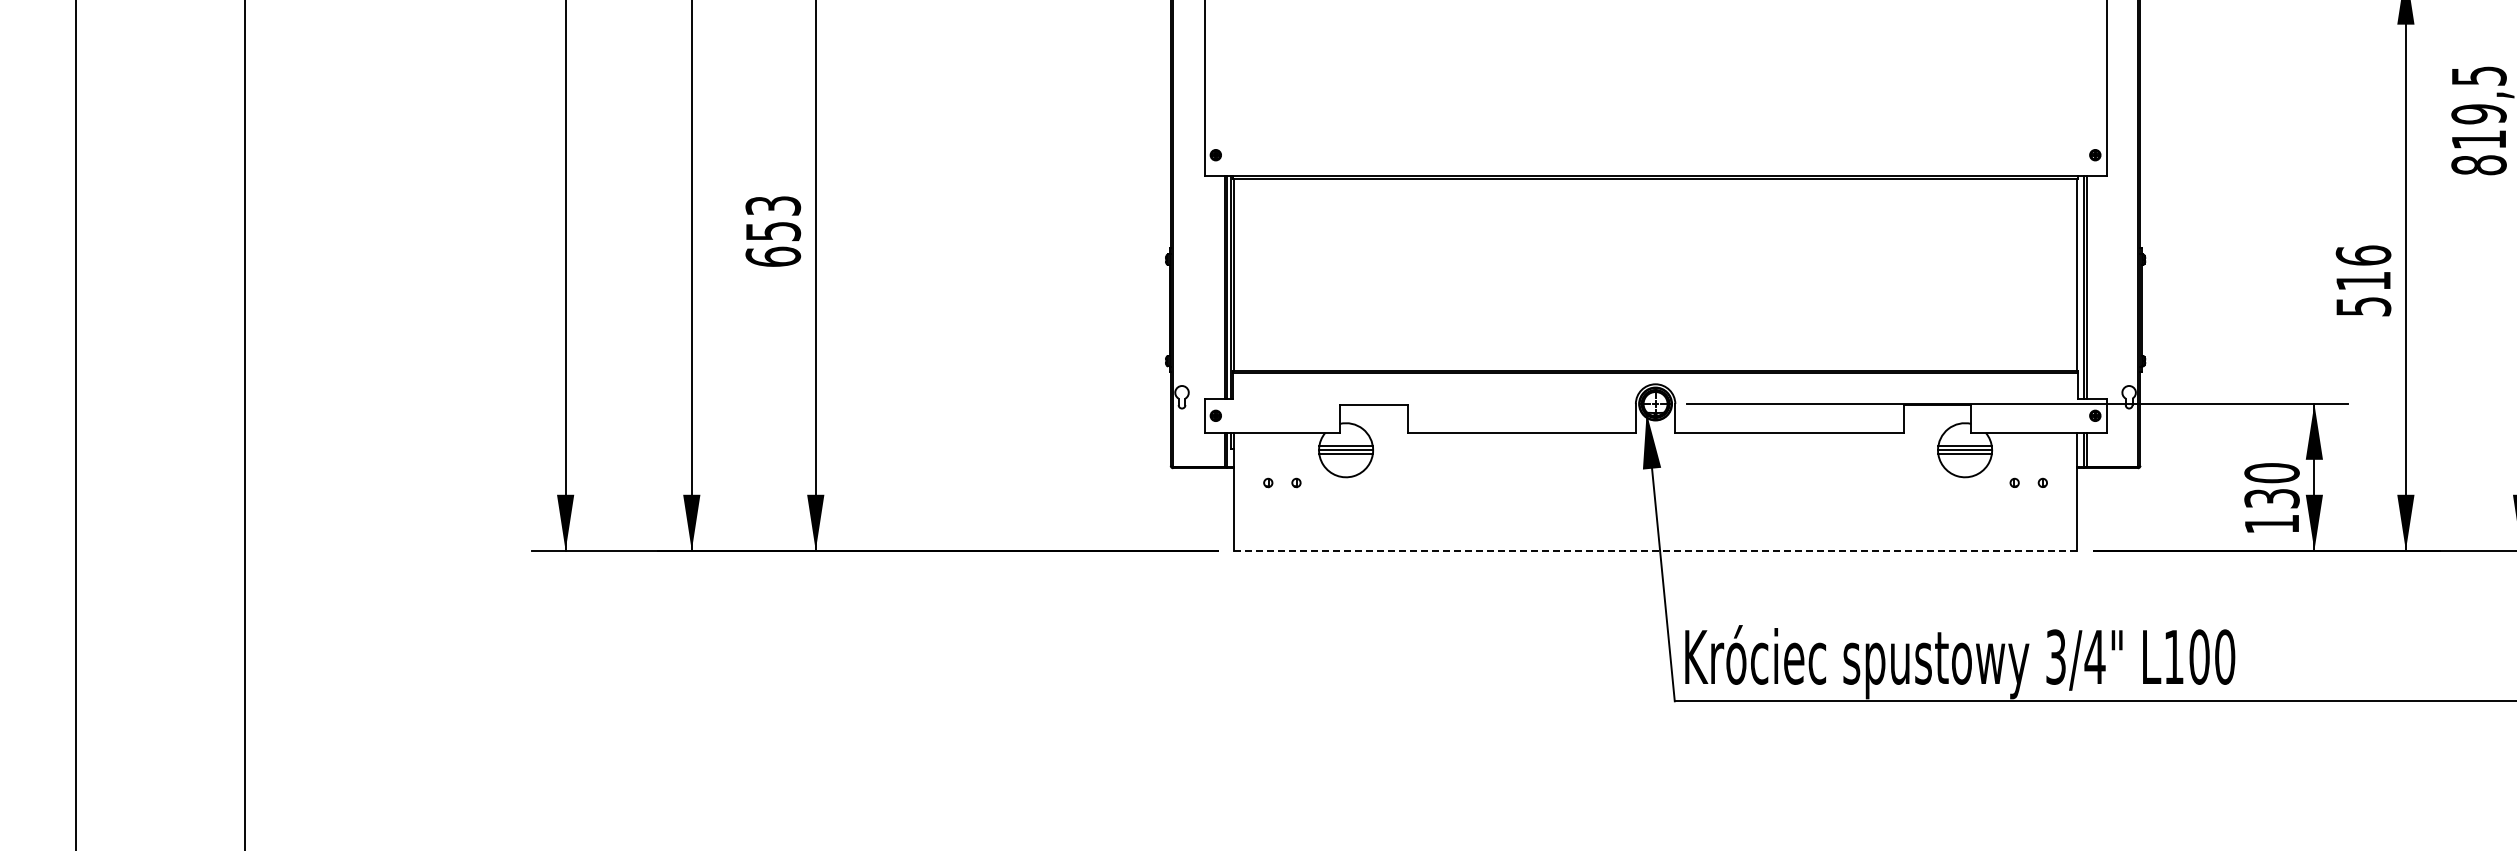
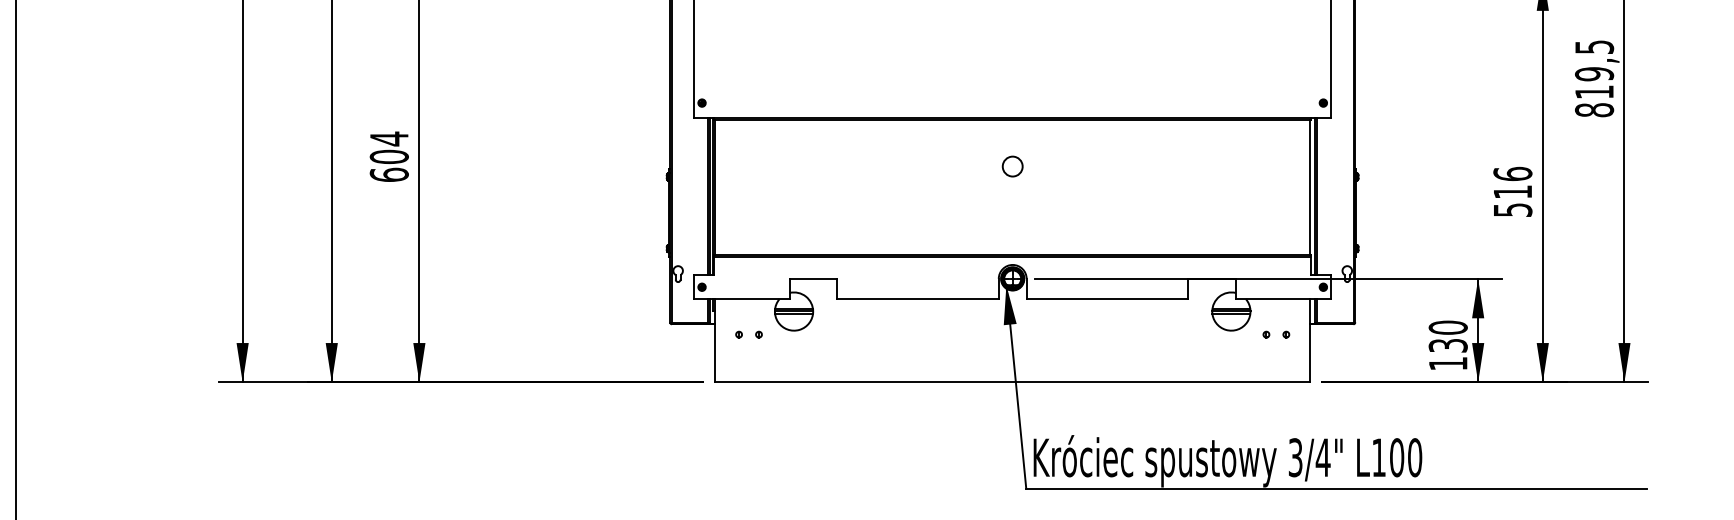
text: (773, 218) -> (389, 147), 653 -> 604
circle: (1655, 244) -> (1012, 166), added
line: (1655, 550) -> (1012, 382), dashed -> solid

